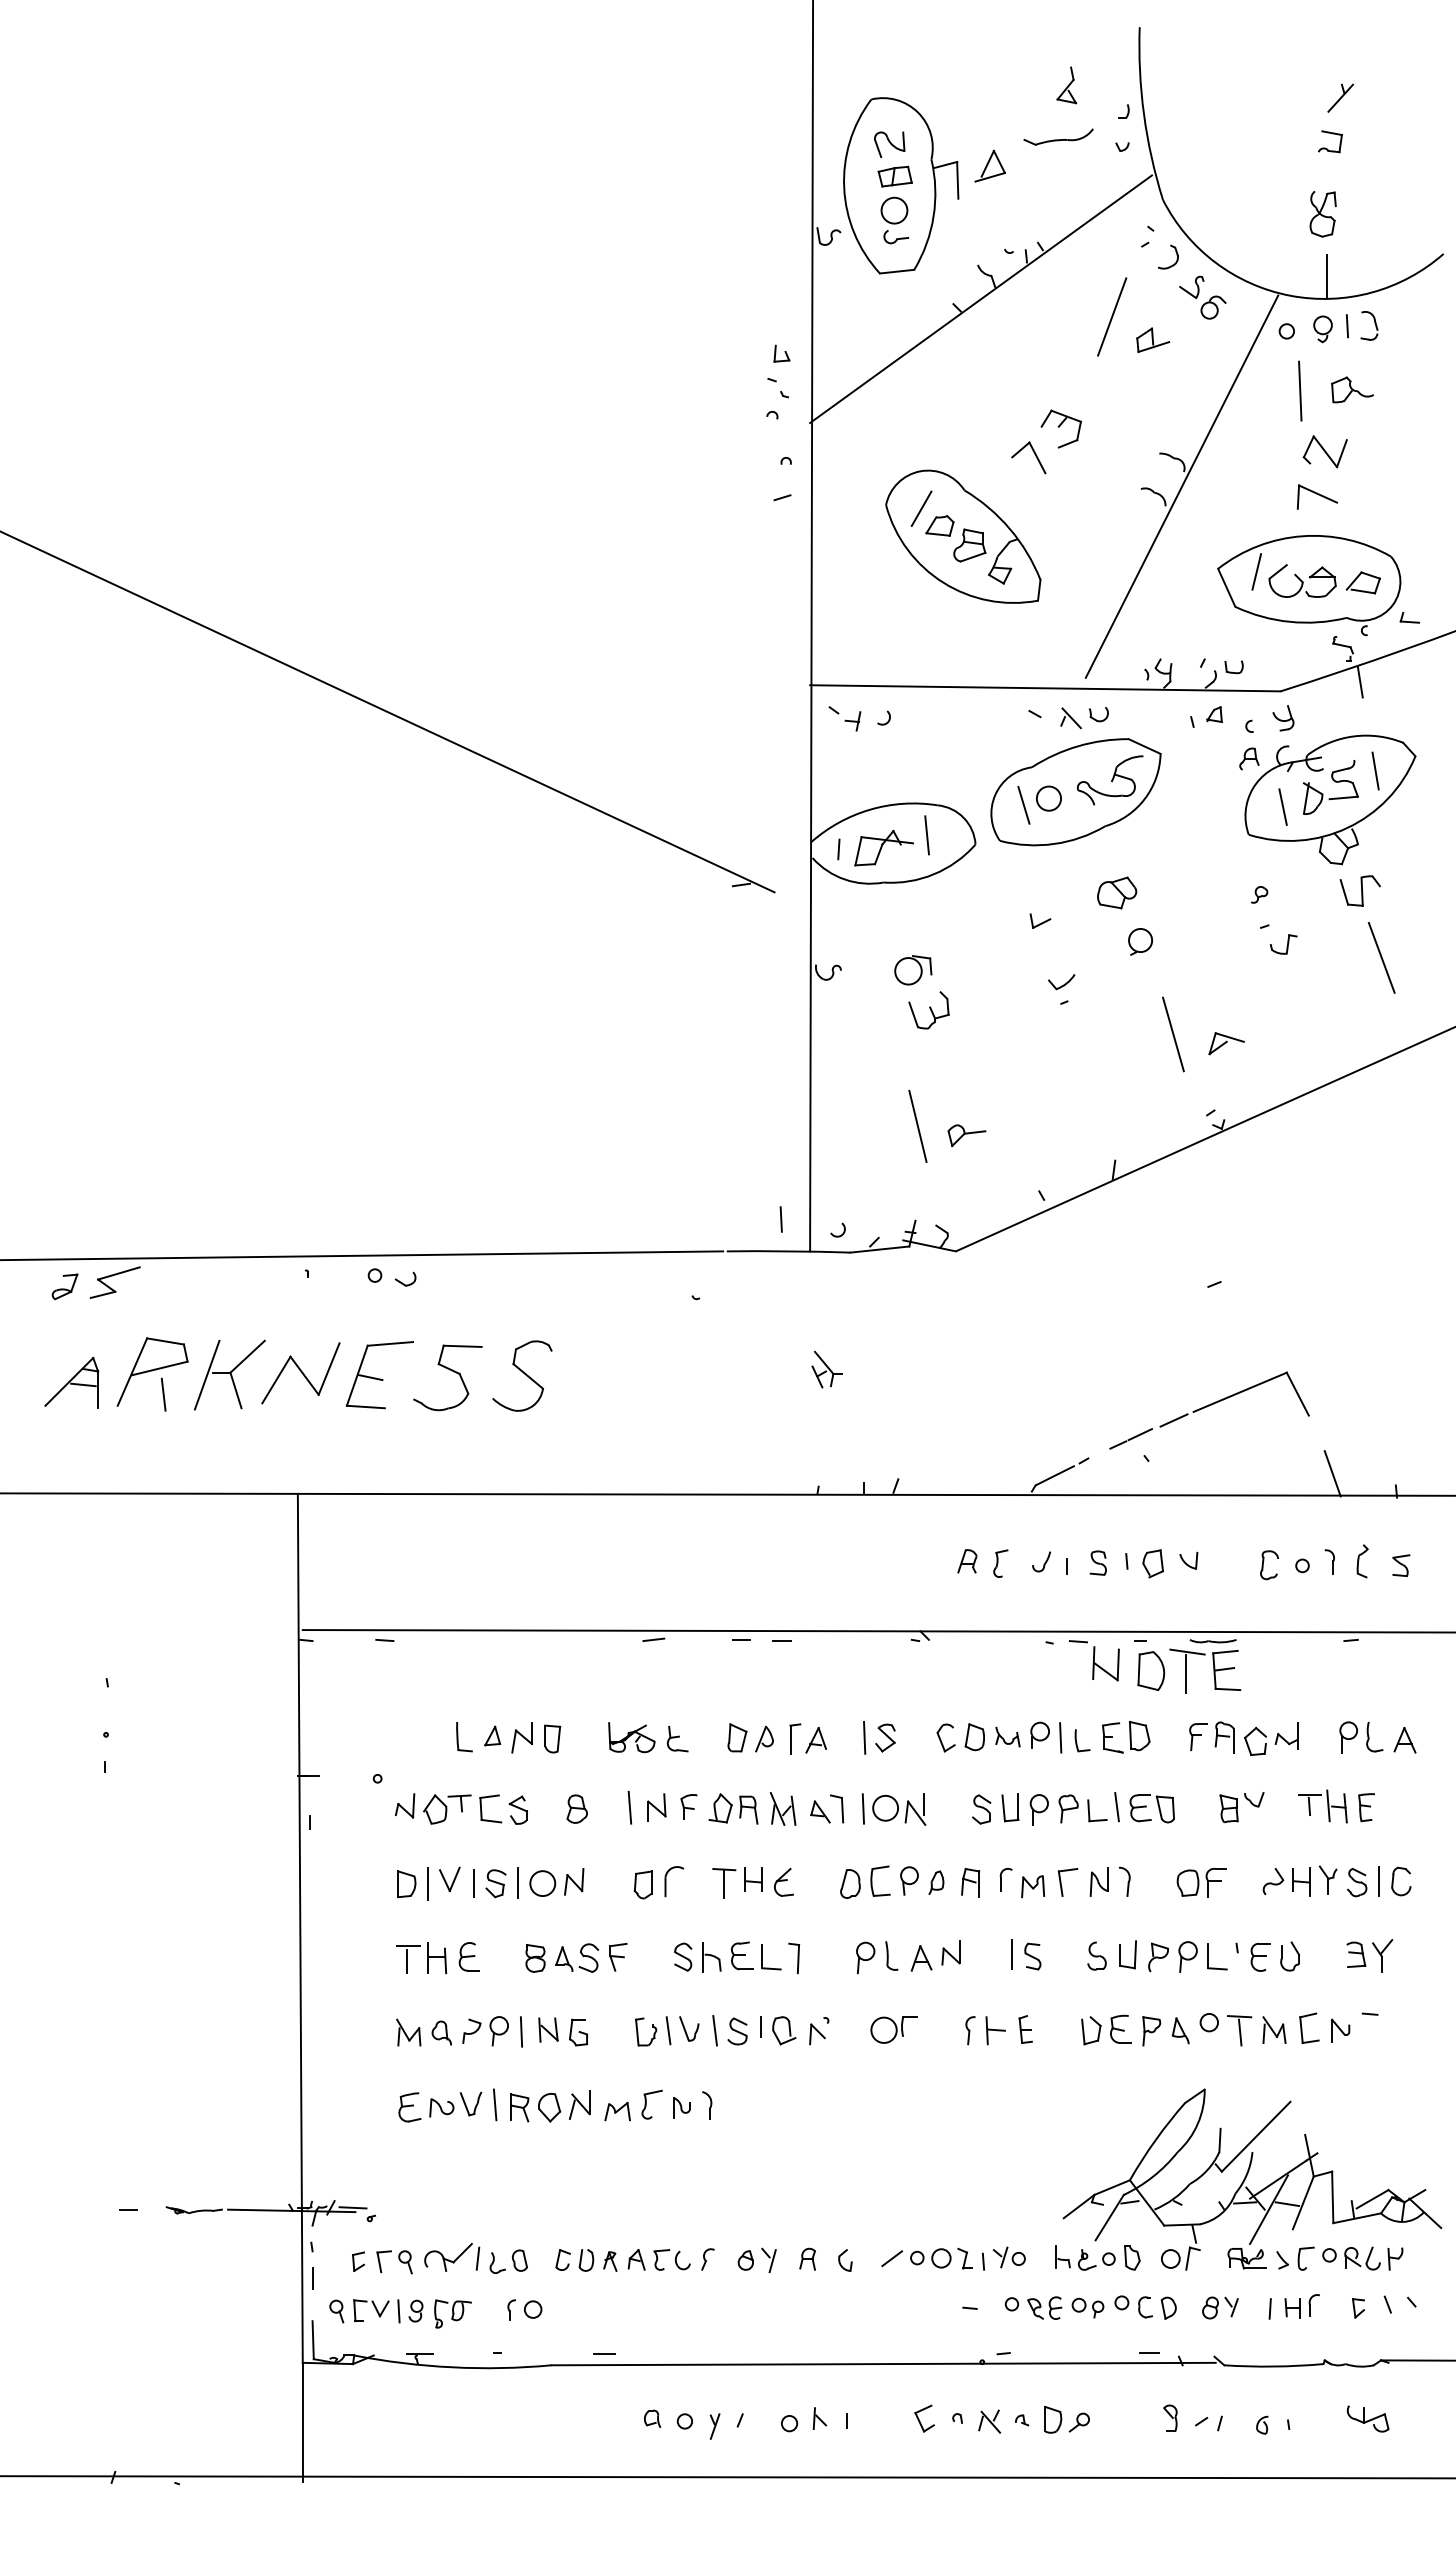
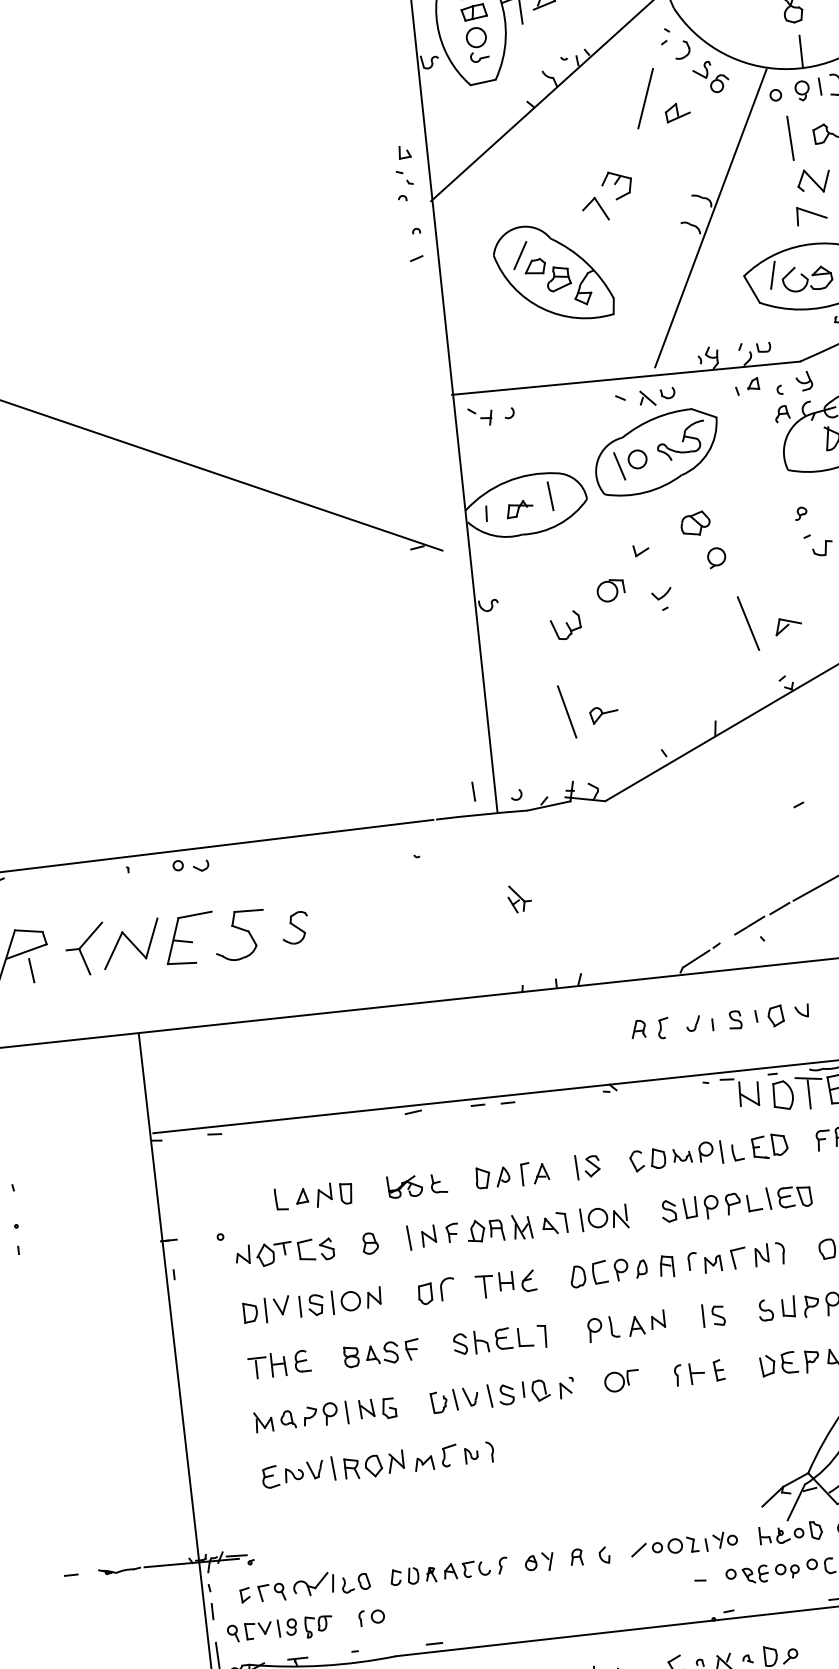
line: (1282, 806) -> (810, 446), removed
part: (883, 847) -> (519, 508), size x0.6
part: (913, 970) -> (611, 590), moved
line: (206, 1374) -> (61, 952), removed
part: (522, 1375) -> (295, 927), size x0.6

